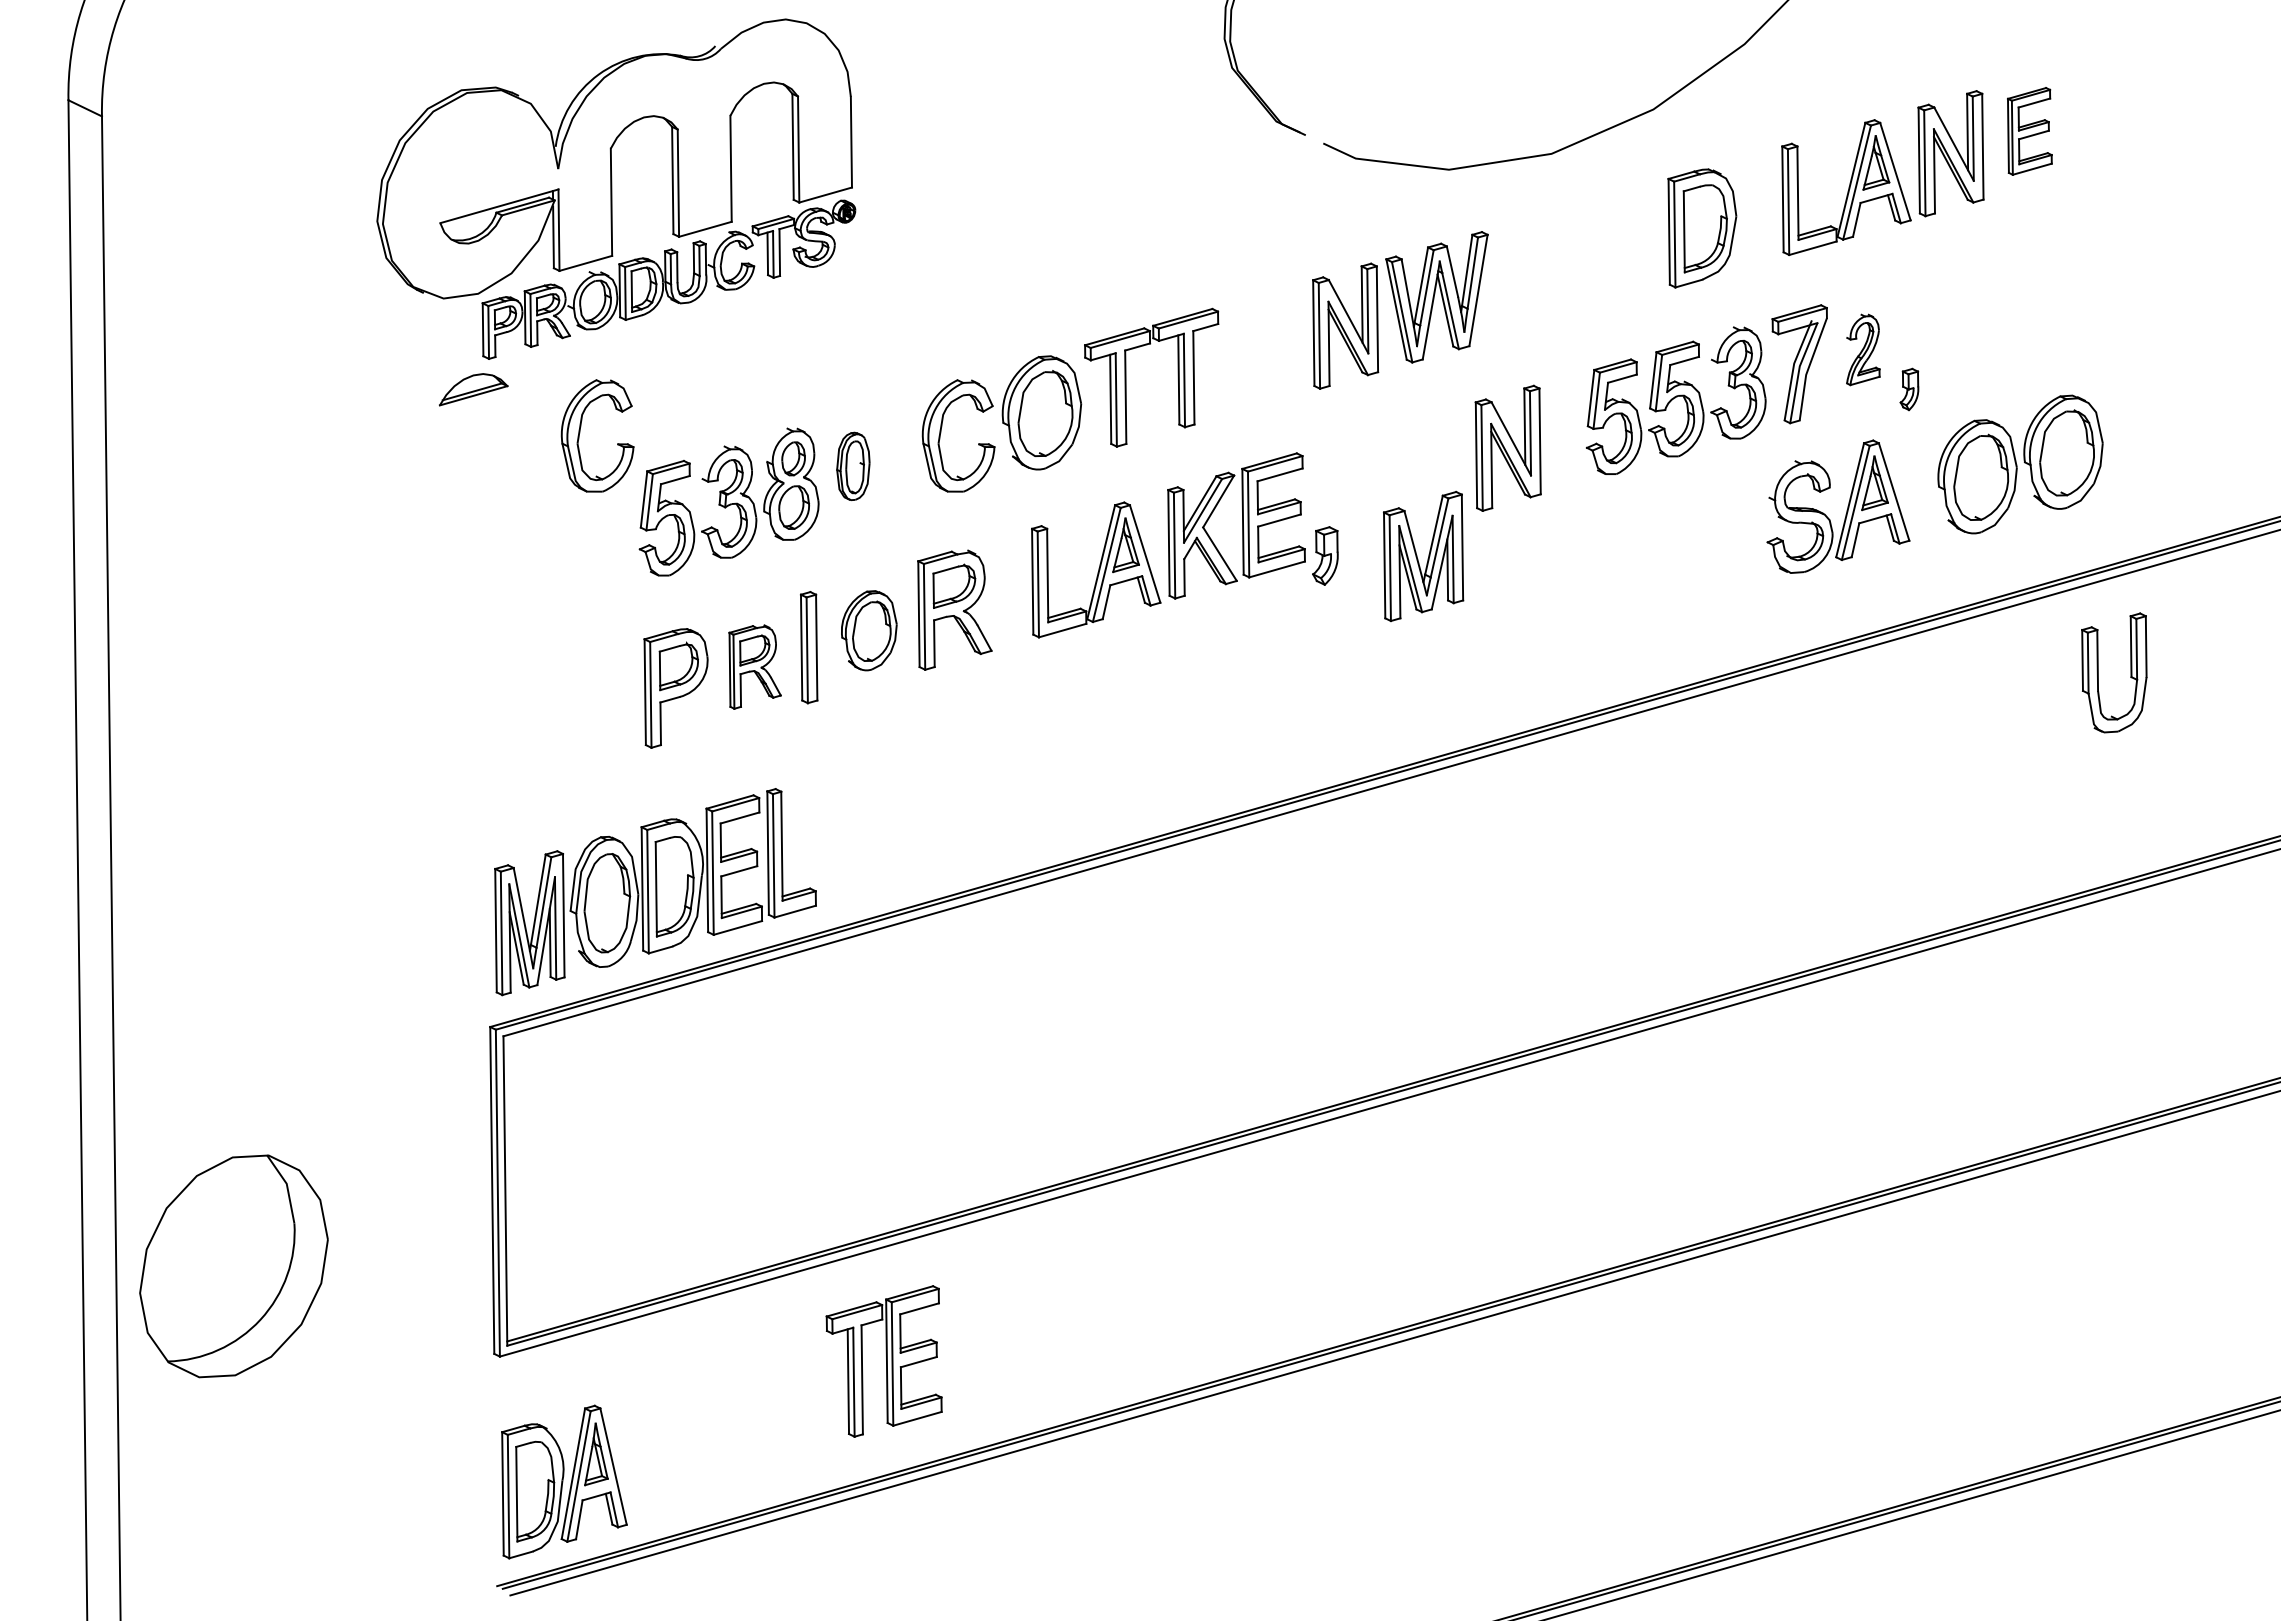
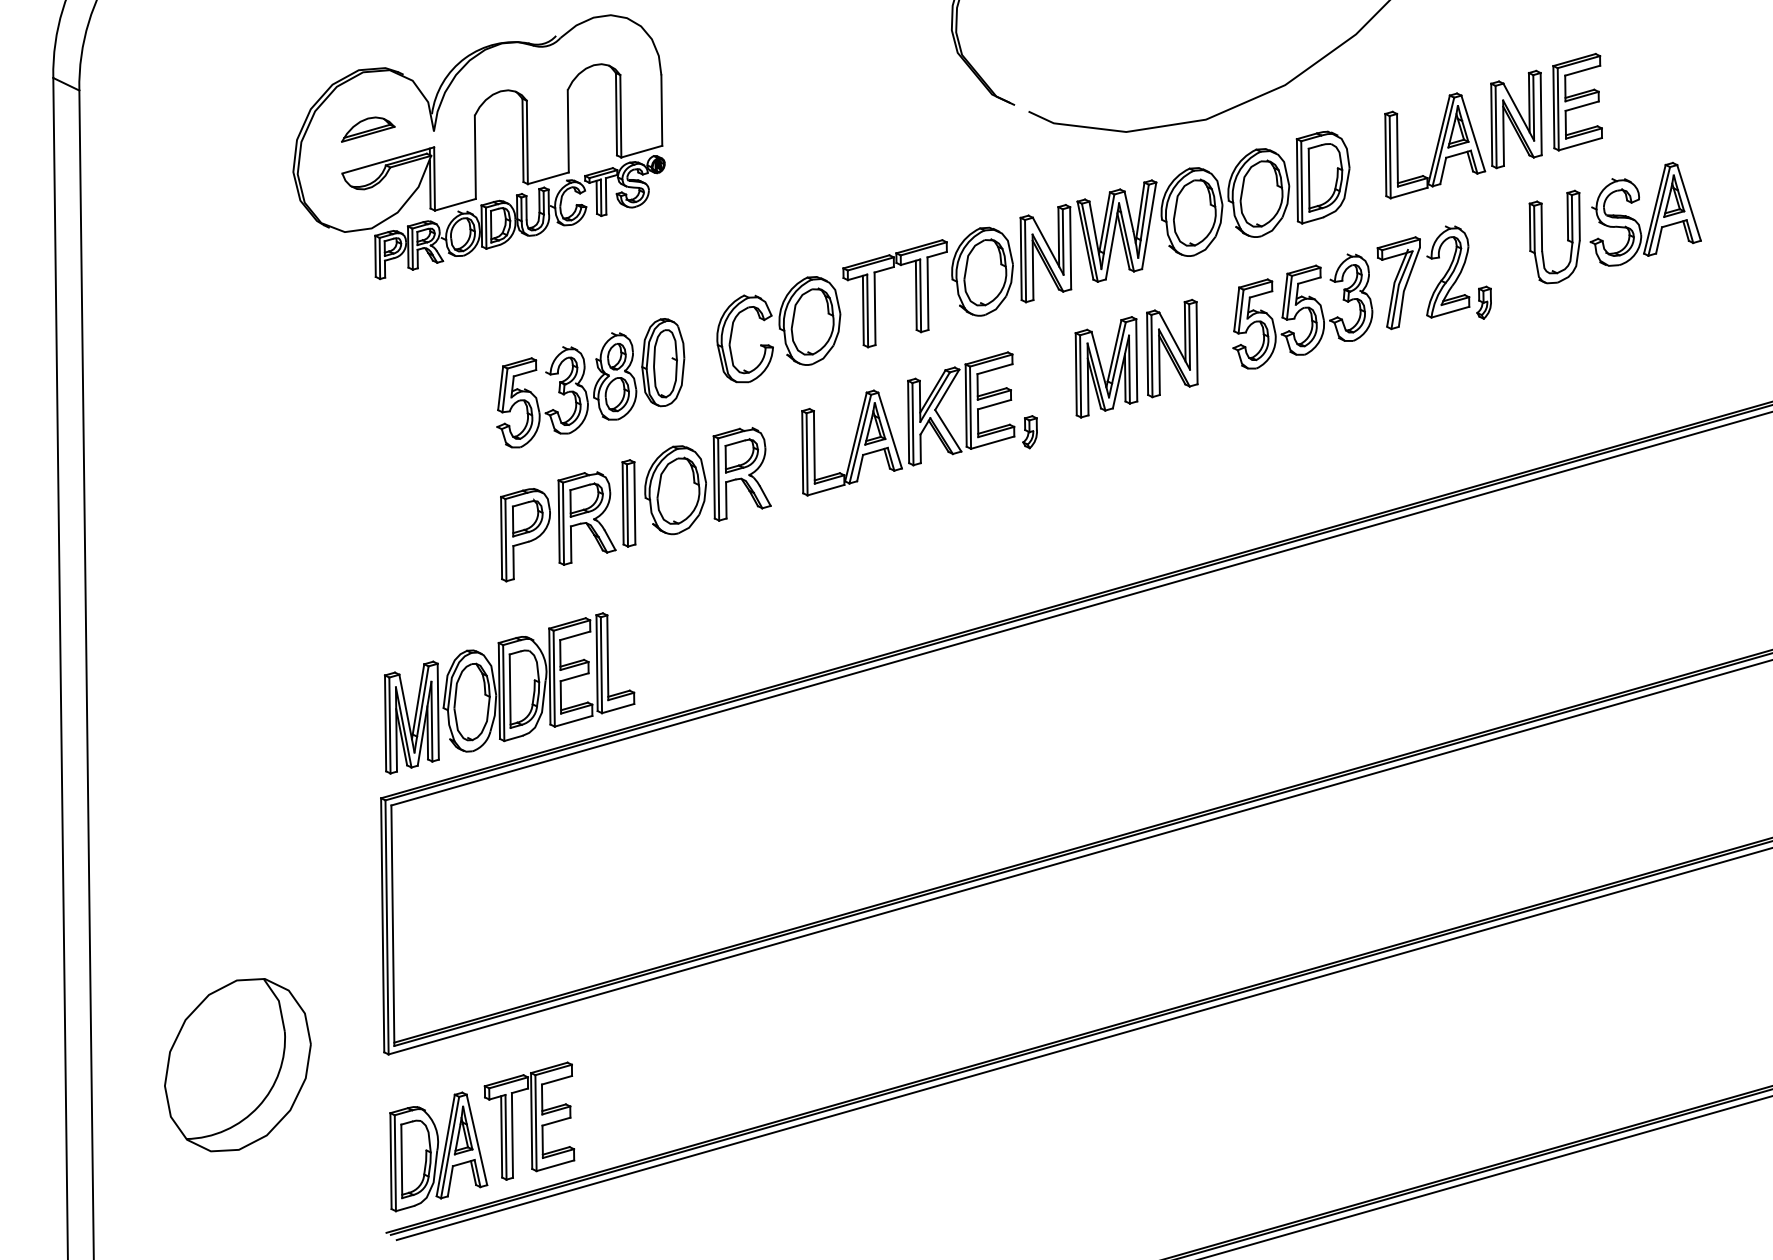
part: (2029, 131) -> (1577, 102), size x1.43
part: (1264, 349) -> (982, 271), added
part: (1863, 349) -> (1448, 271), size x1.67
part: (473, 389) -> (368, 129), moved
part: (580, 433) -> (451, 336), removed
part: (2020, 464) -> (1225, 202), moved
part: (853, 466) -> (663, 362), size x1.67
part: (1846, 510) -> (1652, 217), moved
part: (1324, 555) -> (1029, 431), size x0.71
part: (1423, 555) -> (1106, 366), moved
part: (869, 630) -> (675, 490), size x1.43
part: (754, 666) -> (586, 518), size x1.43
part: (2098, 672) -> (1542, 236), moved
part: (233, 1266) -> (237, 1065), moved
part: (883, 1361) -> (528, 1121), moved

